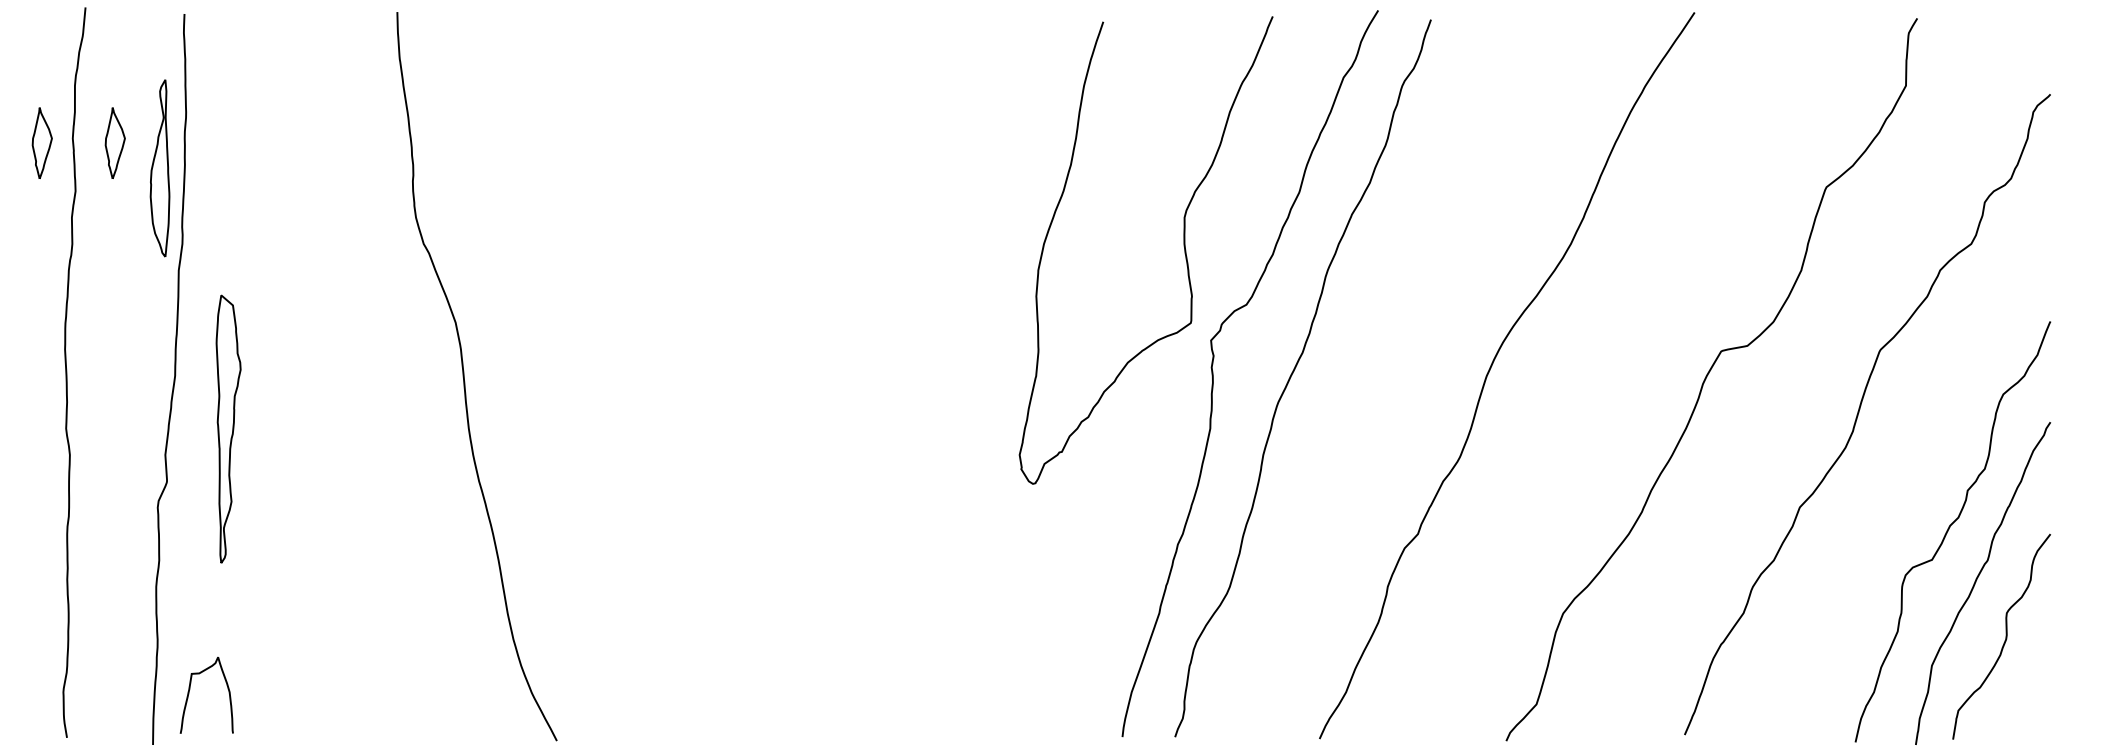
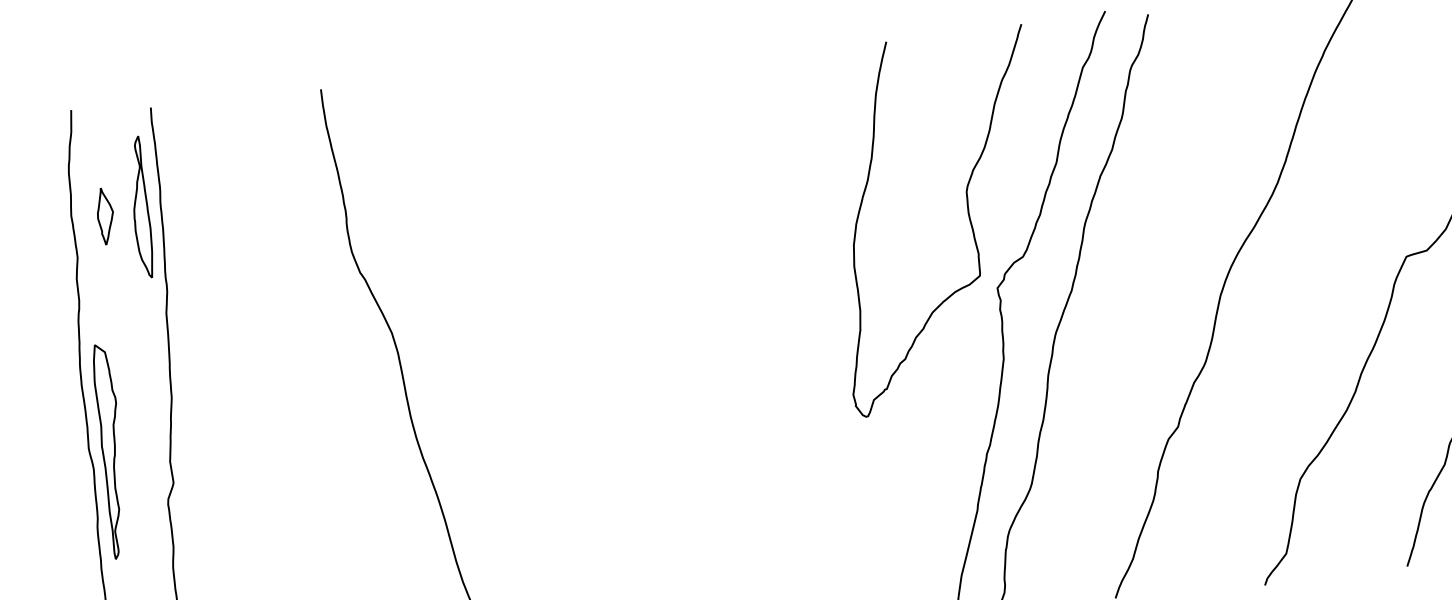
part: (41, 142) -> (46, 221), removed
part: (159, 168) -> (140, 207), moved
part: (228, 428) -> (111, 451), moved

